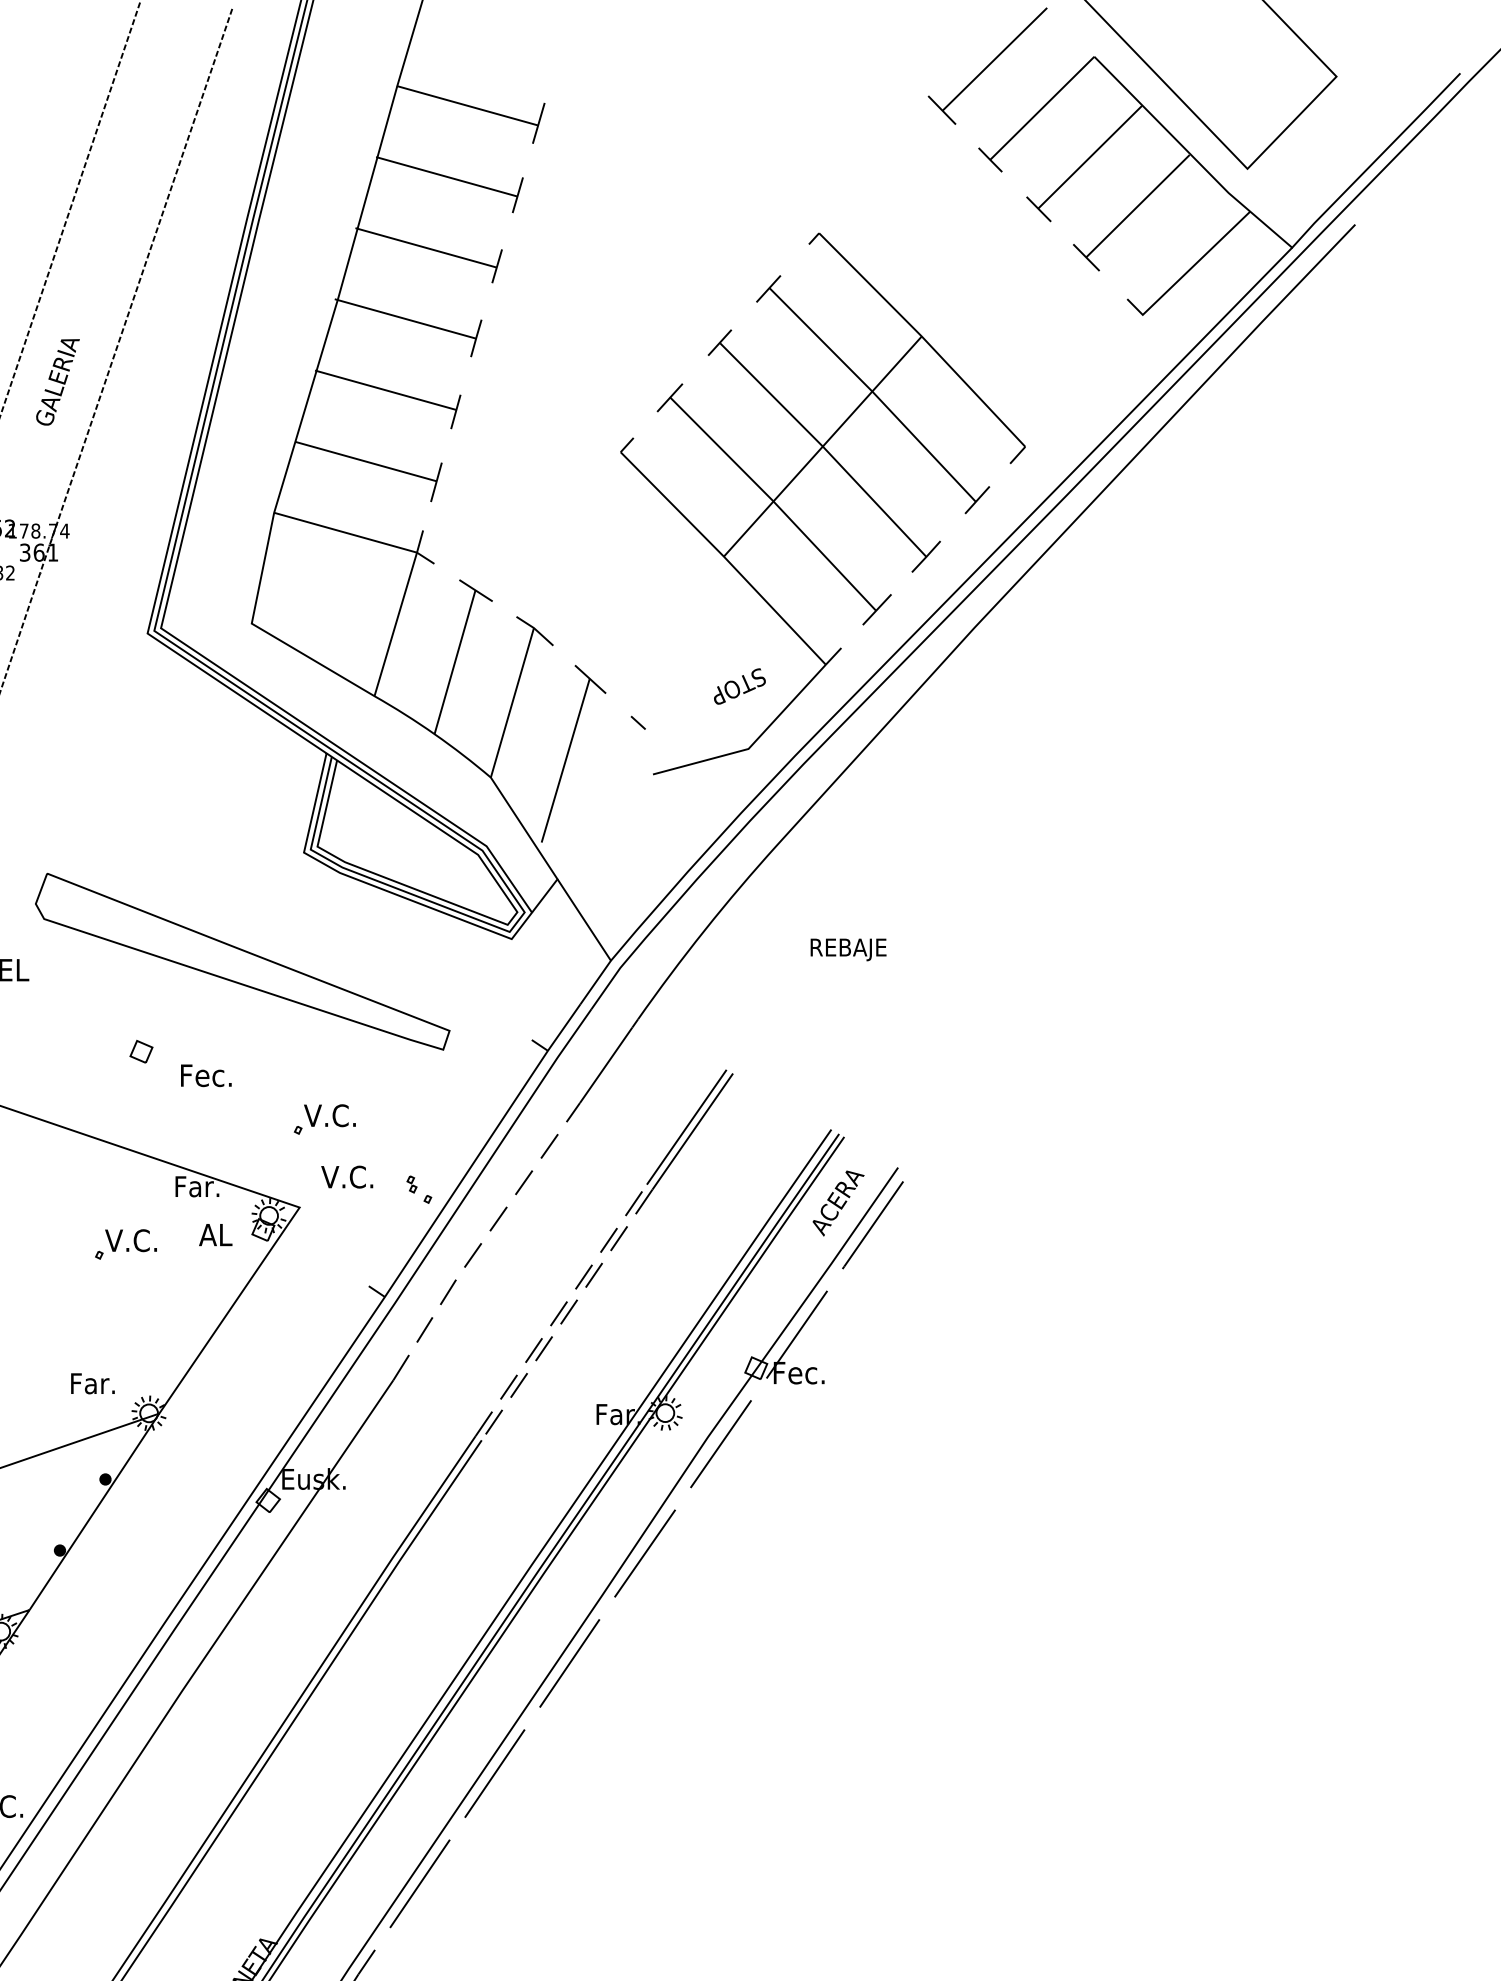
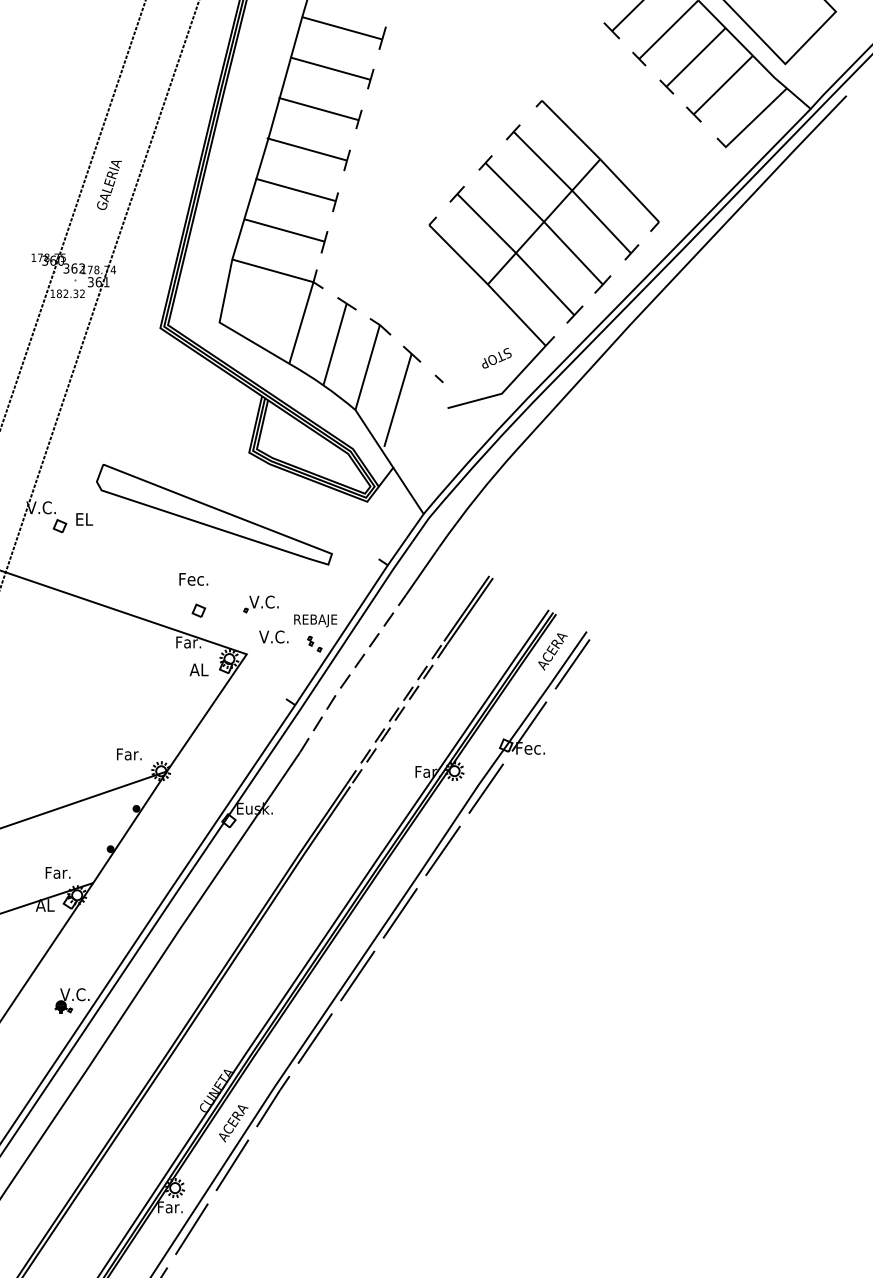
text: (848, 949) -> (315, 620), moved
part: (140, 1051) -> (198, 610), moved
part: (124, 1244) -> (147, 675), removed

